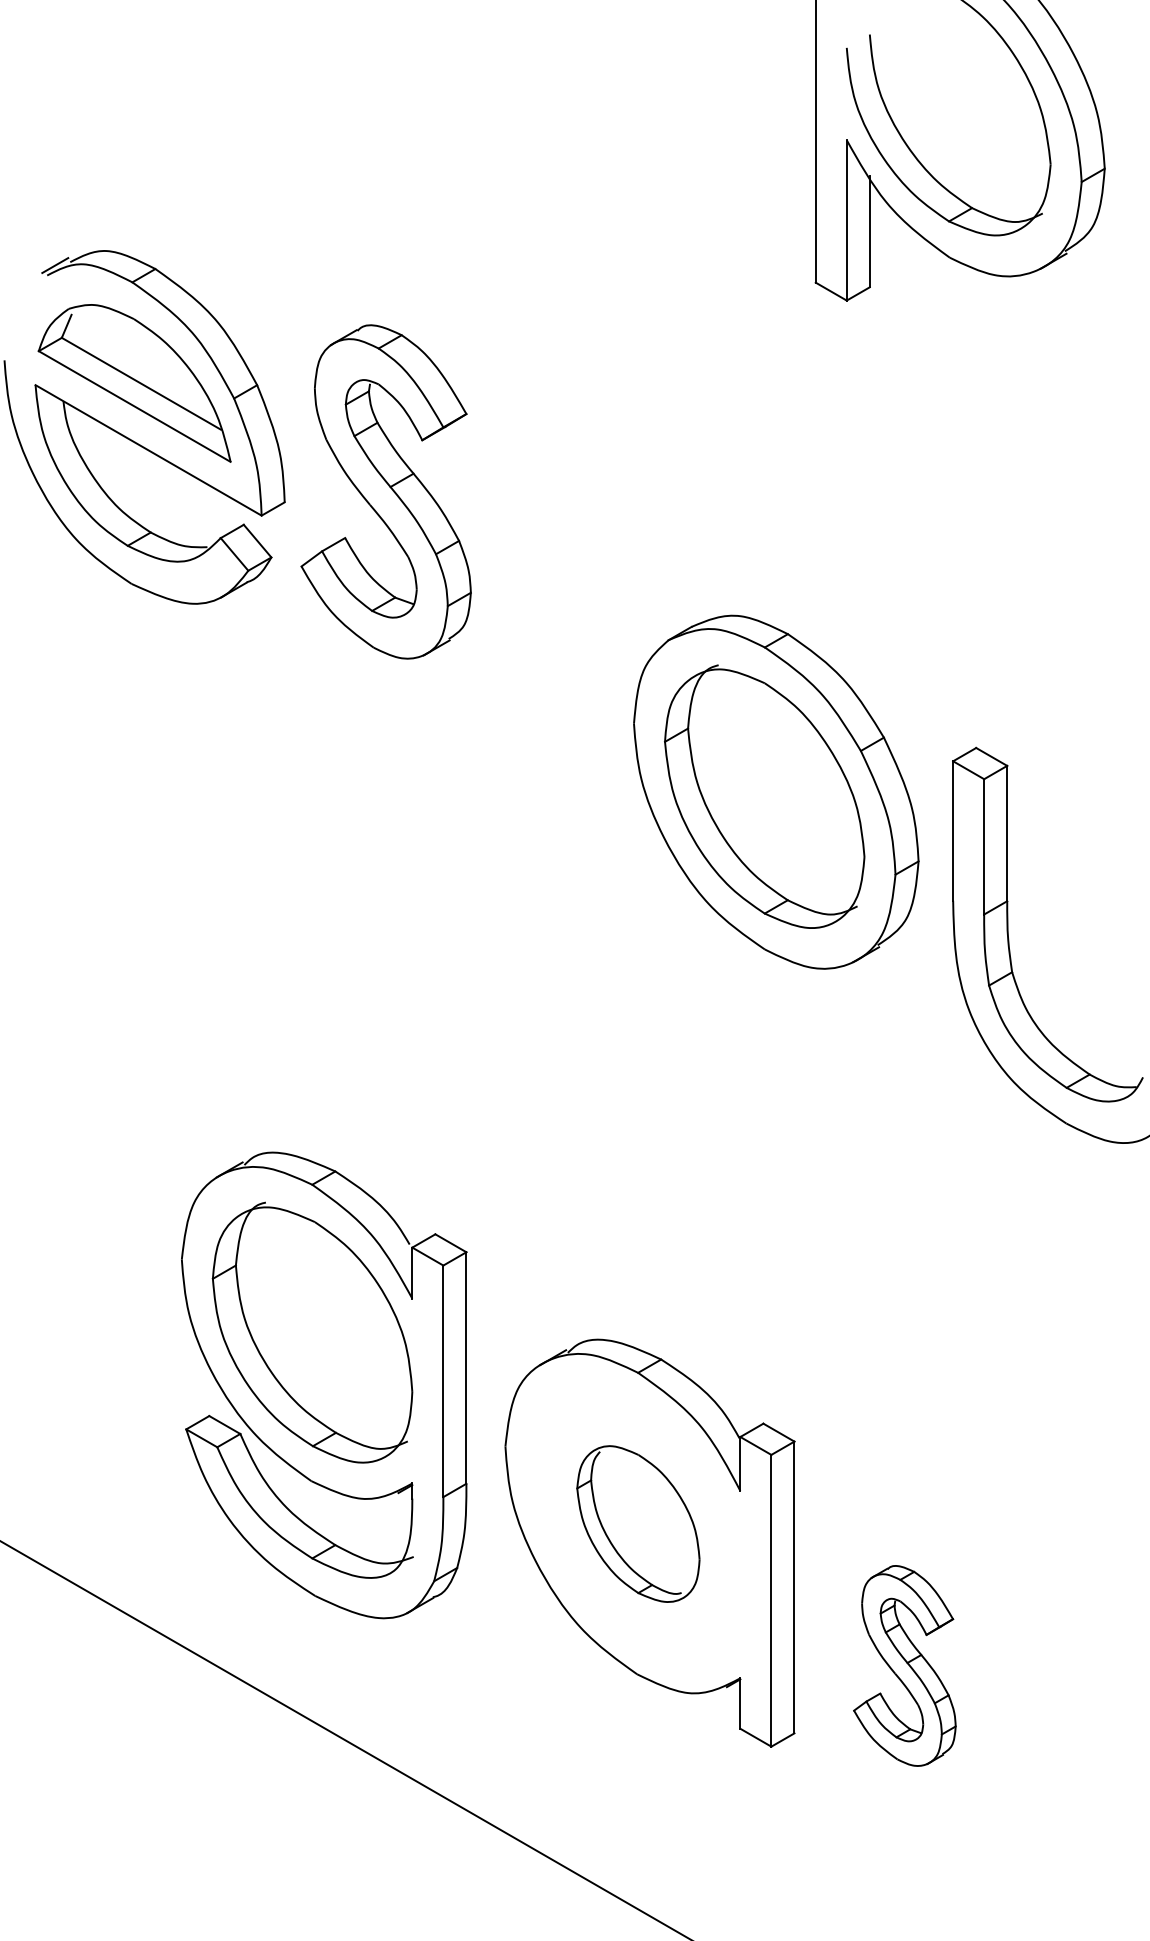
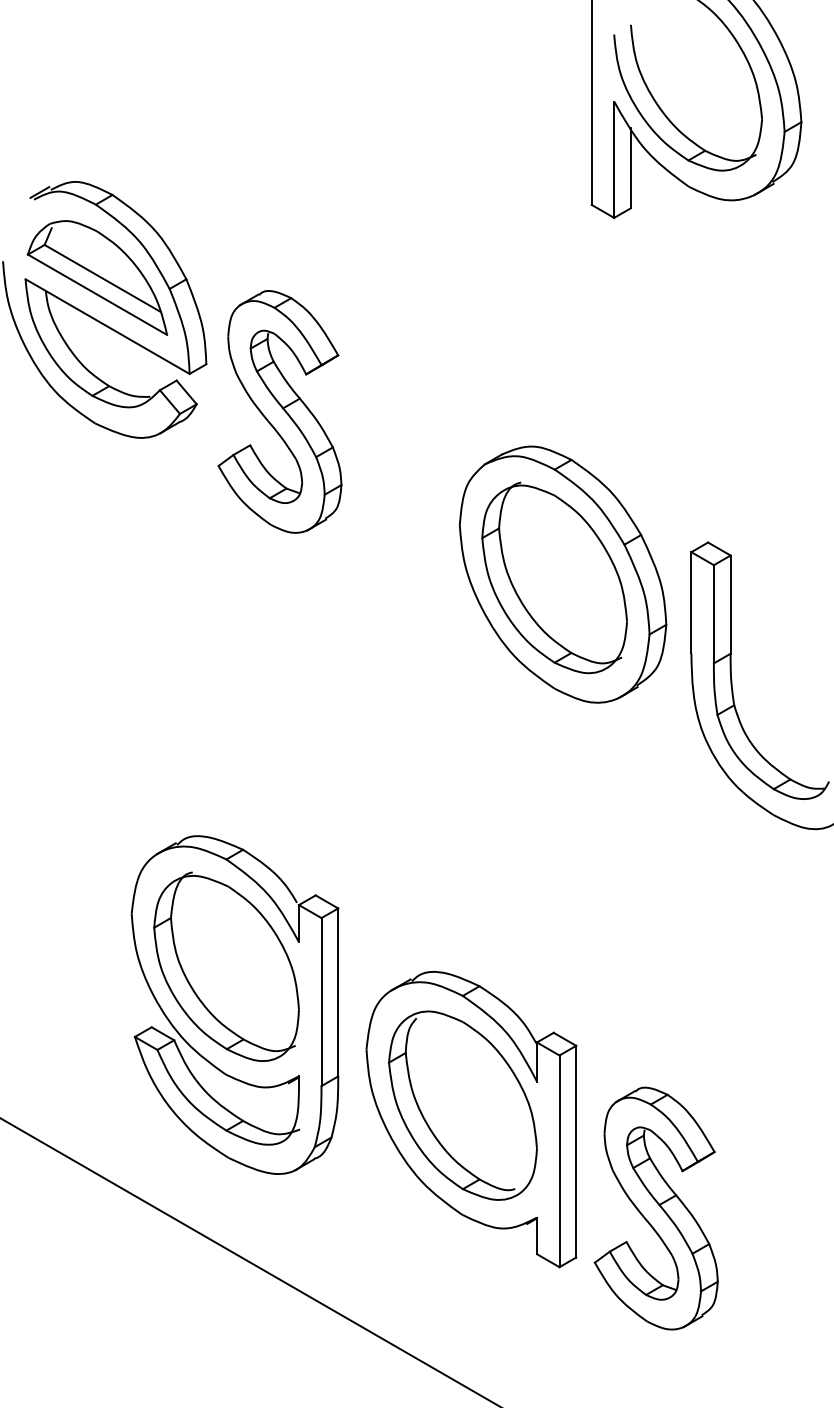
part: (385, 491) -> (279, 411), moved
part: (638, 1523) -> (463, 1105), size x1.67
part: (904, 1665) -> (656, 1208), size x1.67

